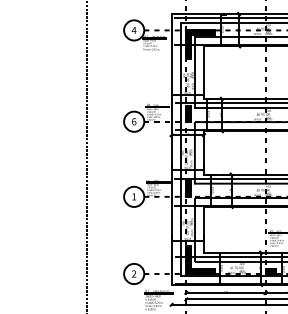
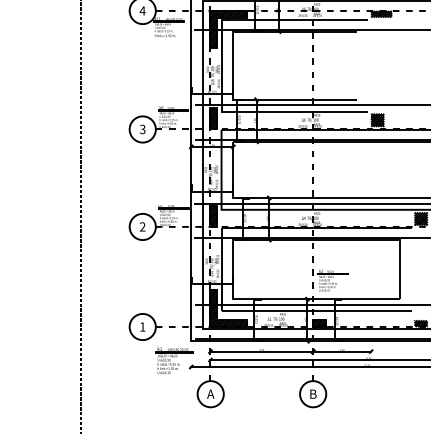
text: (133, 121) -> (142, 129), 6 -> 3
text: (133, 196) -> (142, 226), 1 -> 2
text: (133, 273) -> (142, 326), 2 -> 1

